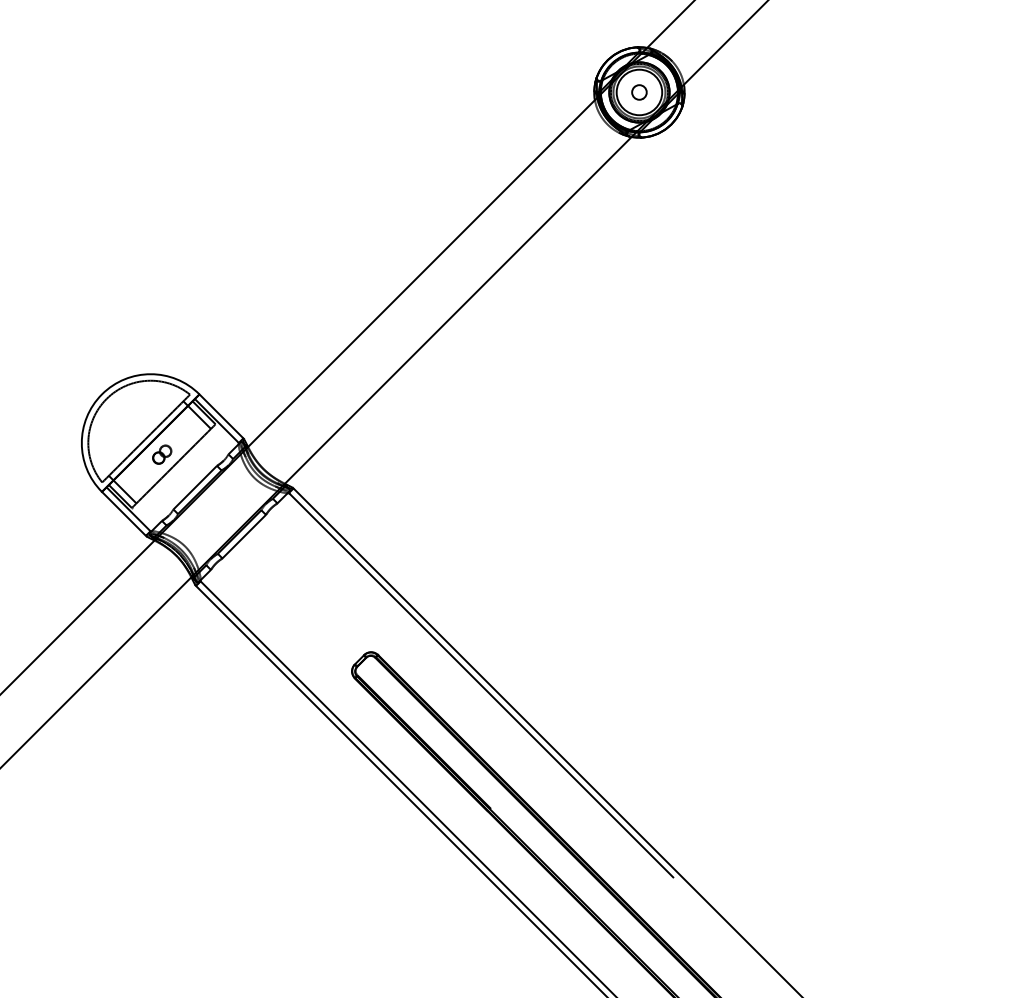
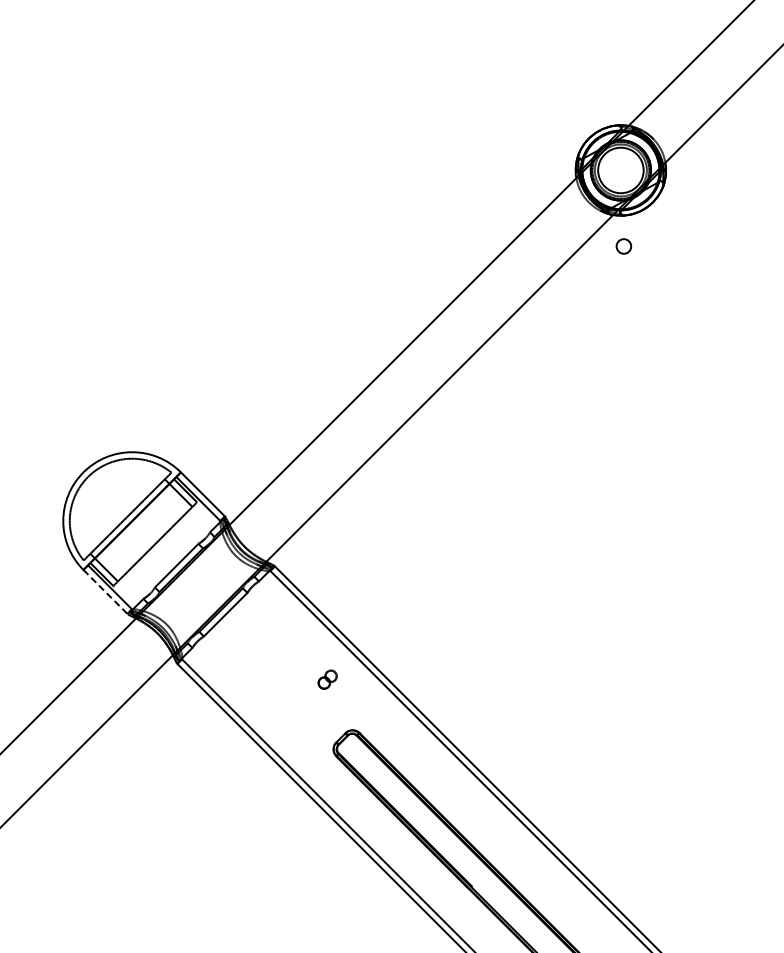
circle: (639, 92) -> (623, 246), moved
part: (162, 454) -> (327, 679), moved
line: (124, 514) -> (105, 592), solid -> dashed

